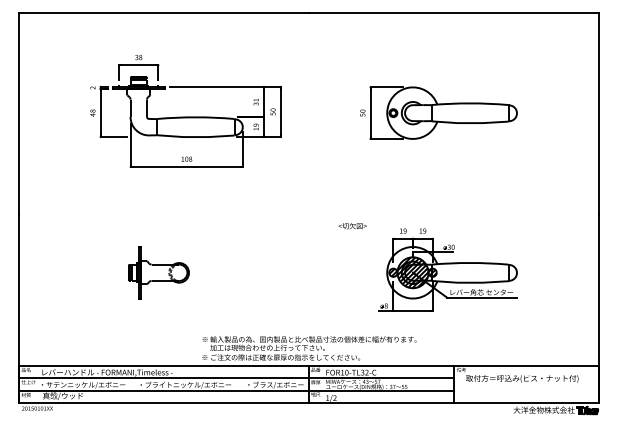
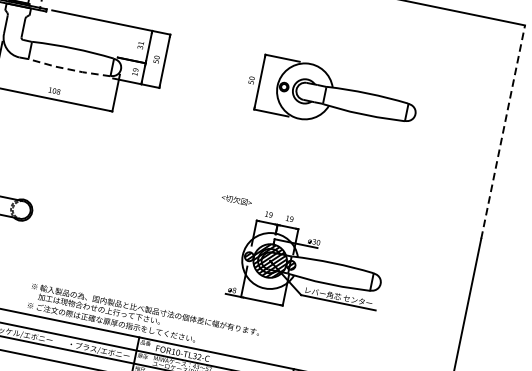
line: (599, 112) -> (503, 131), solid -> dashed
line: (195, 137) -> (68, 69), solid -> dashed
text: (352, 226) -> (236, 200), moved

